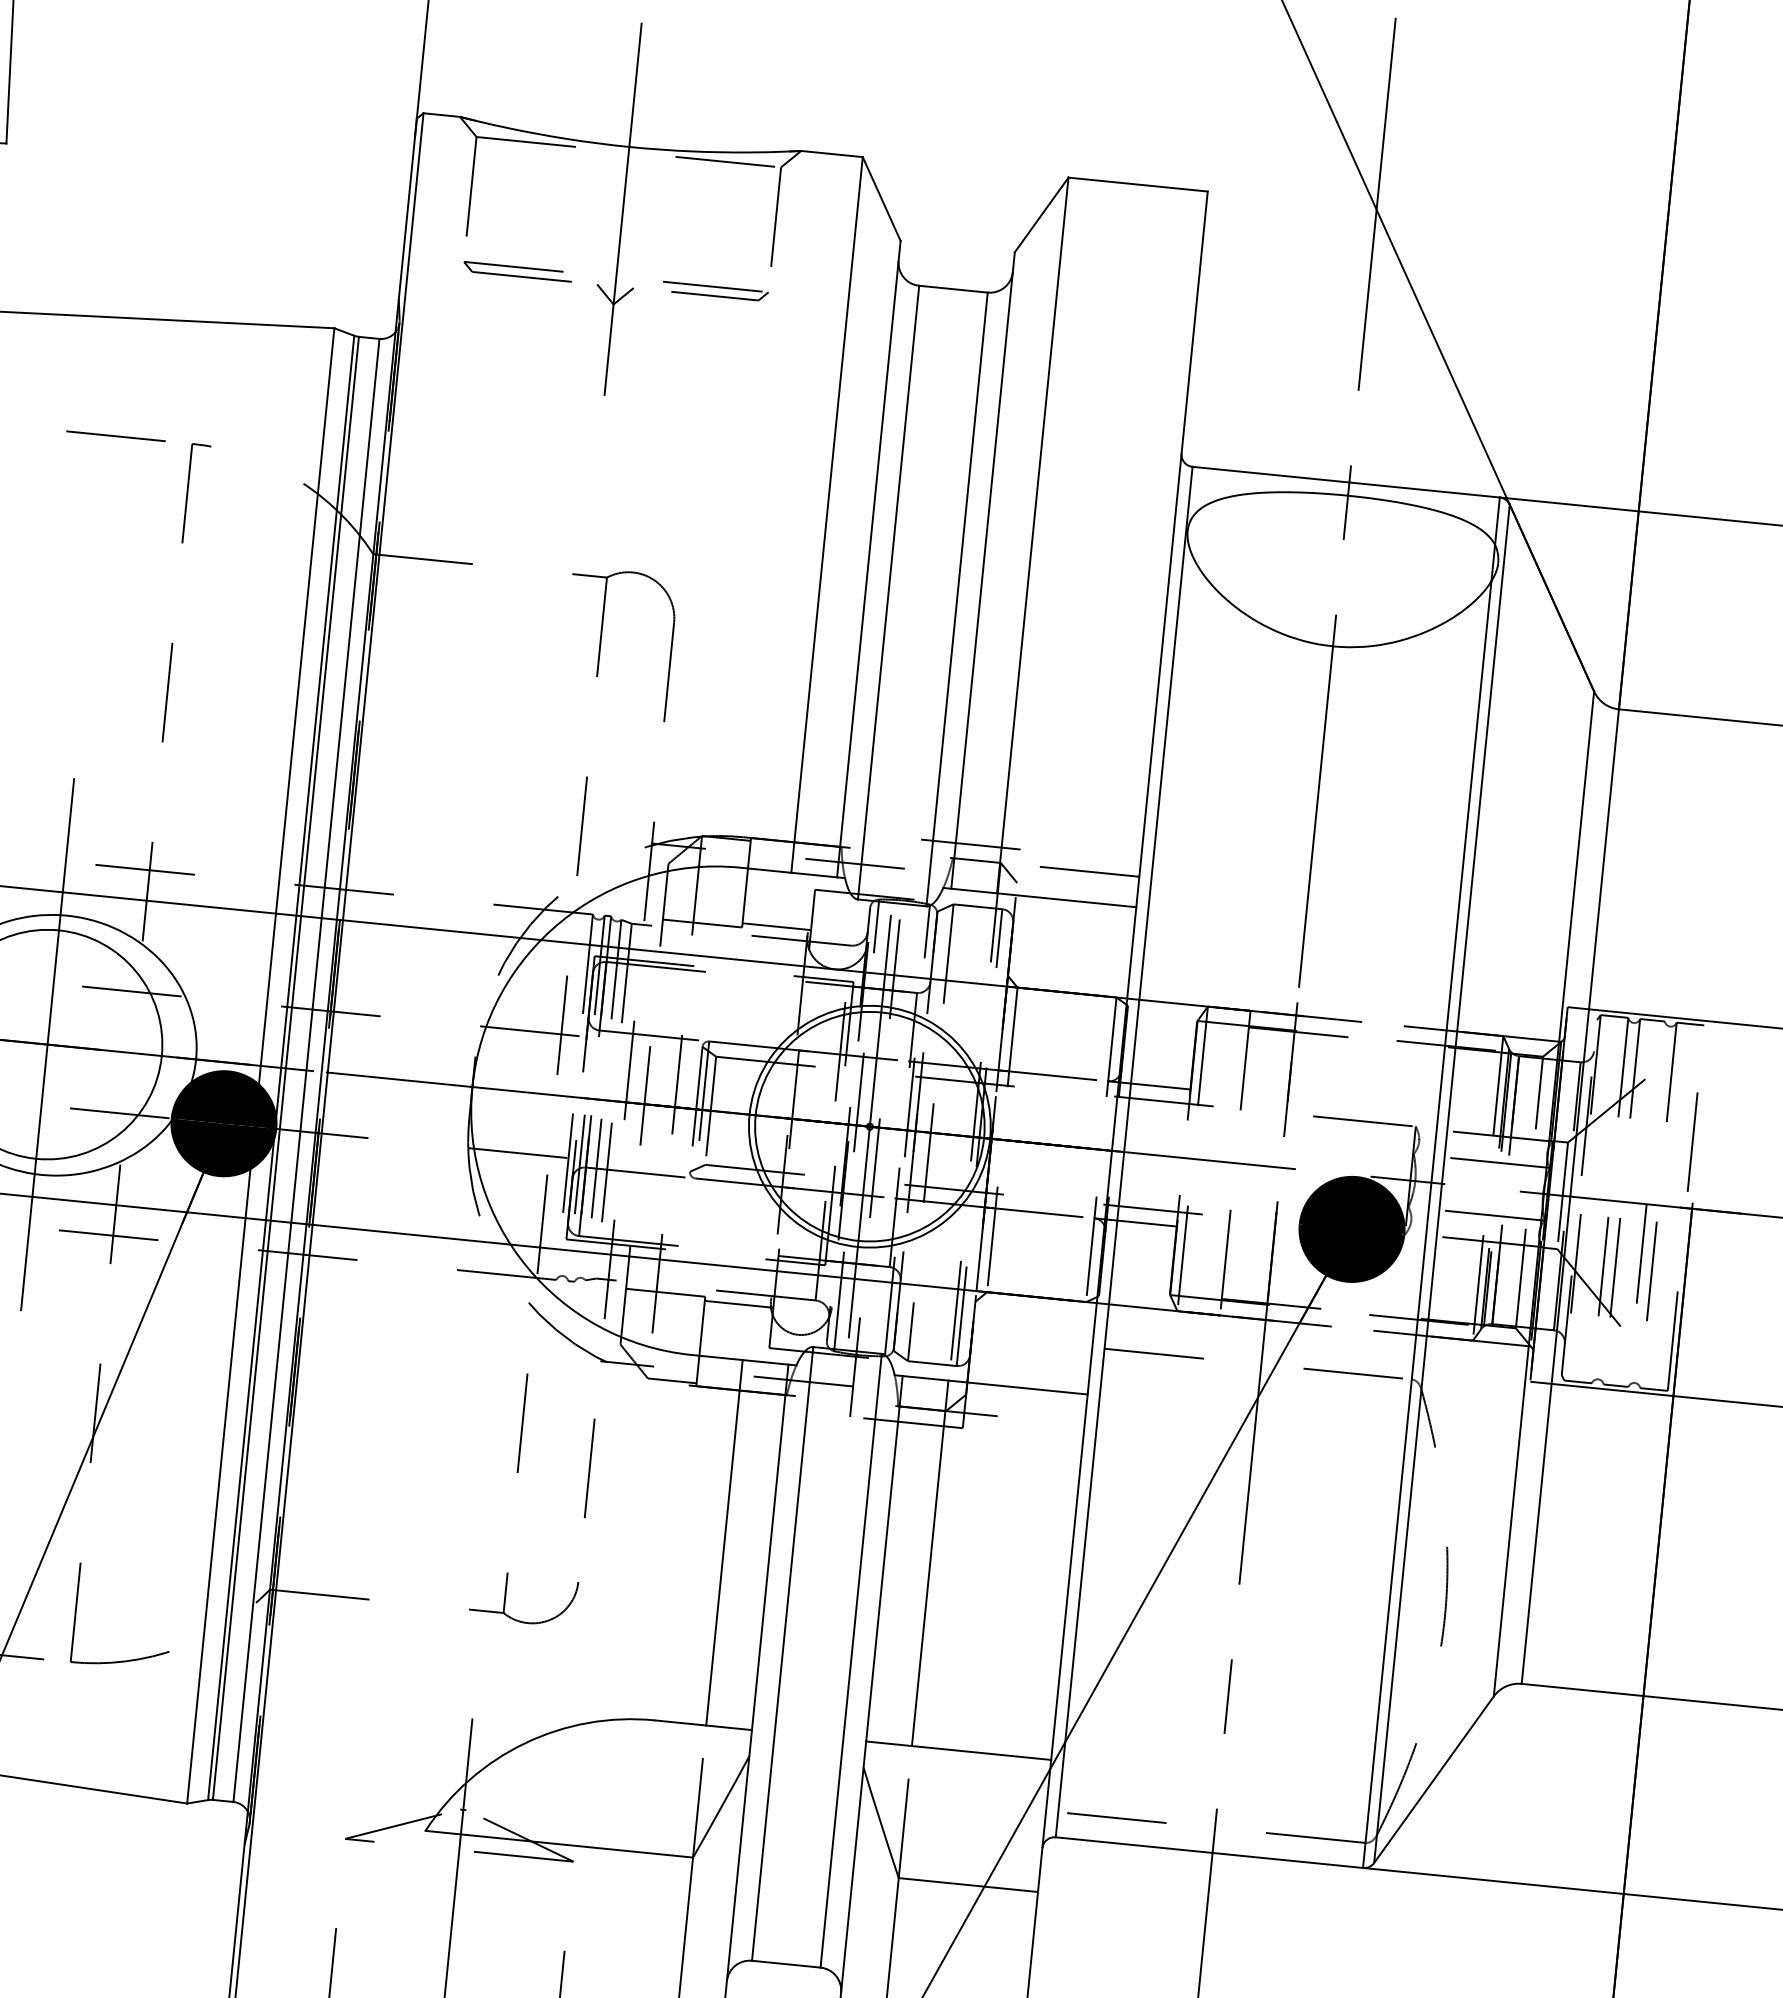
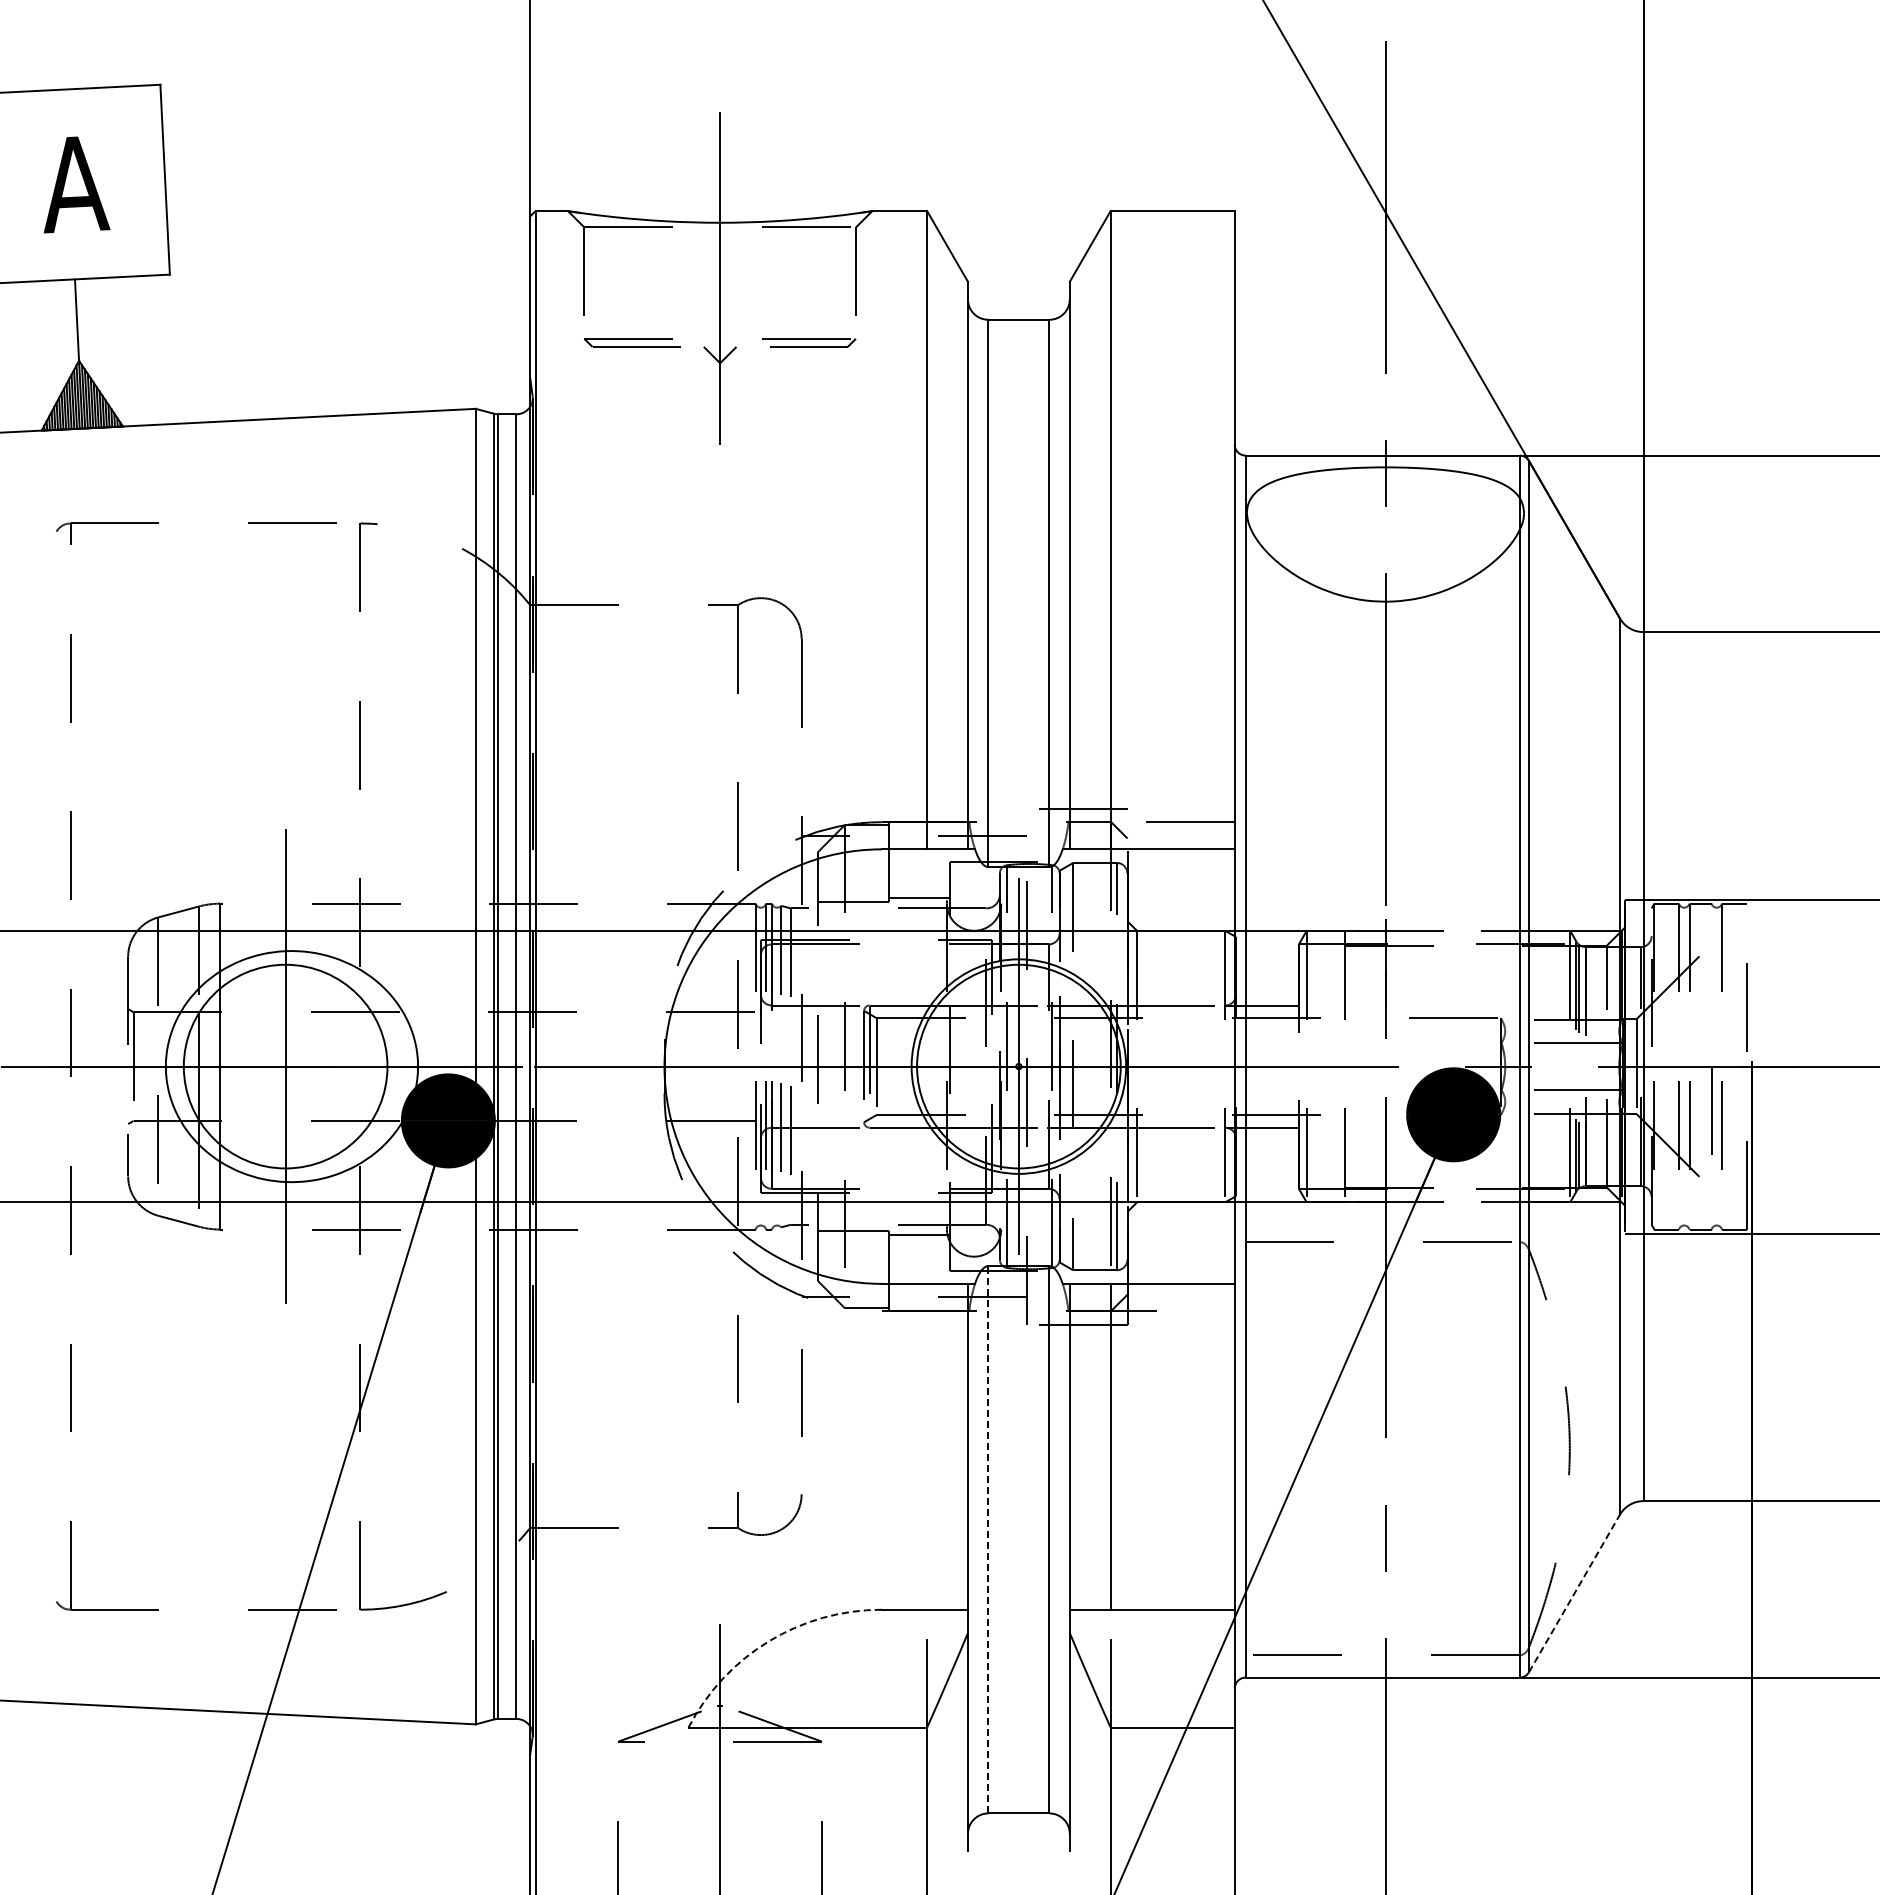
line: (724, 1542) -> (927, 1446), removed
line: (782, 1653) -> (988, 1539), solid -> dashed
arc: (524, 1743) -> (768, 1641), solid -> dashed
line: (1433, 1779) -> (1574, 1593), solid -> dashed

